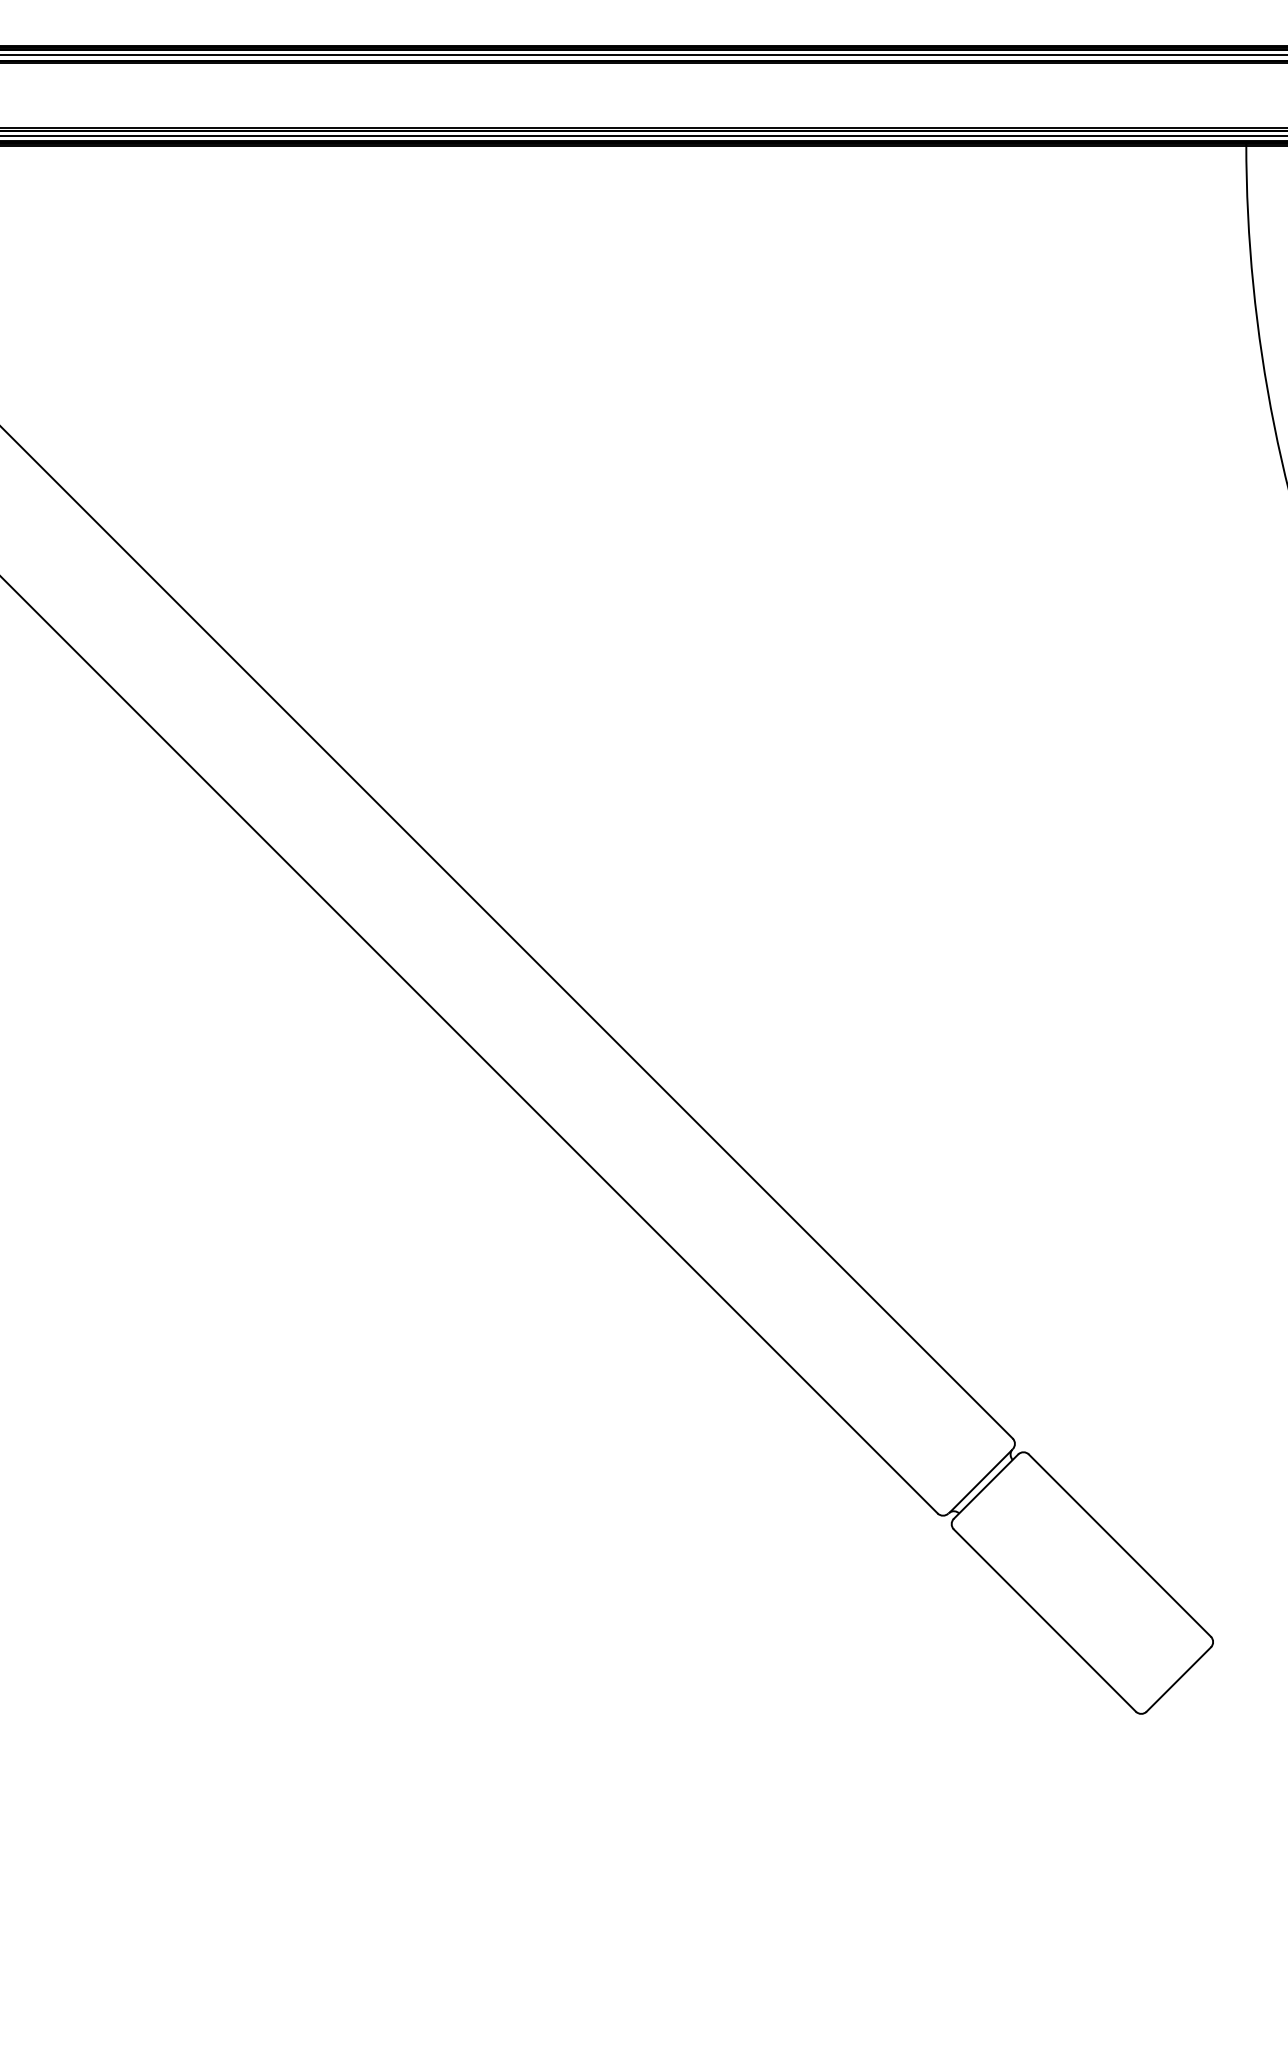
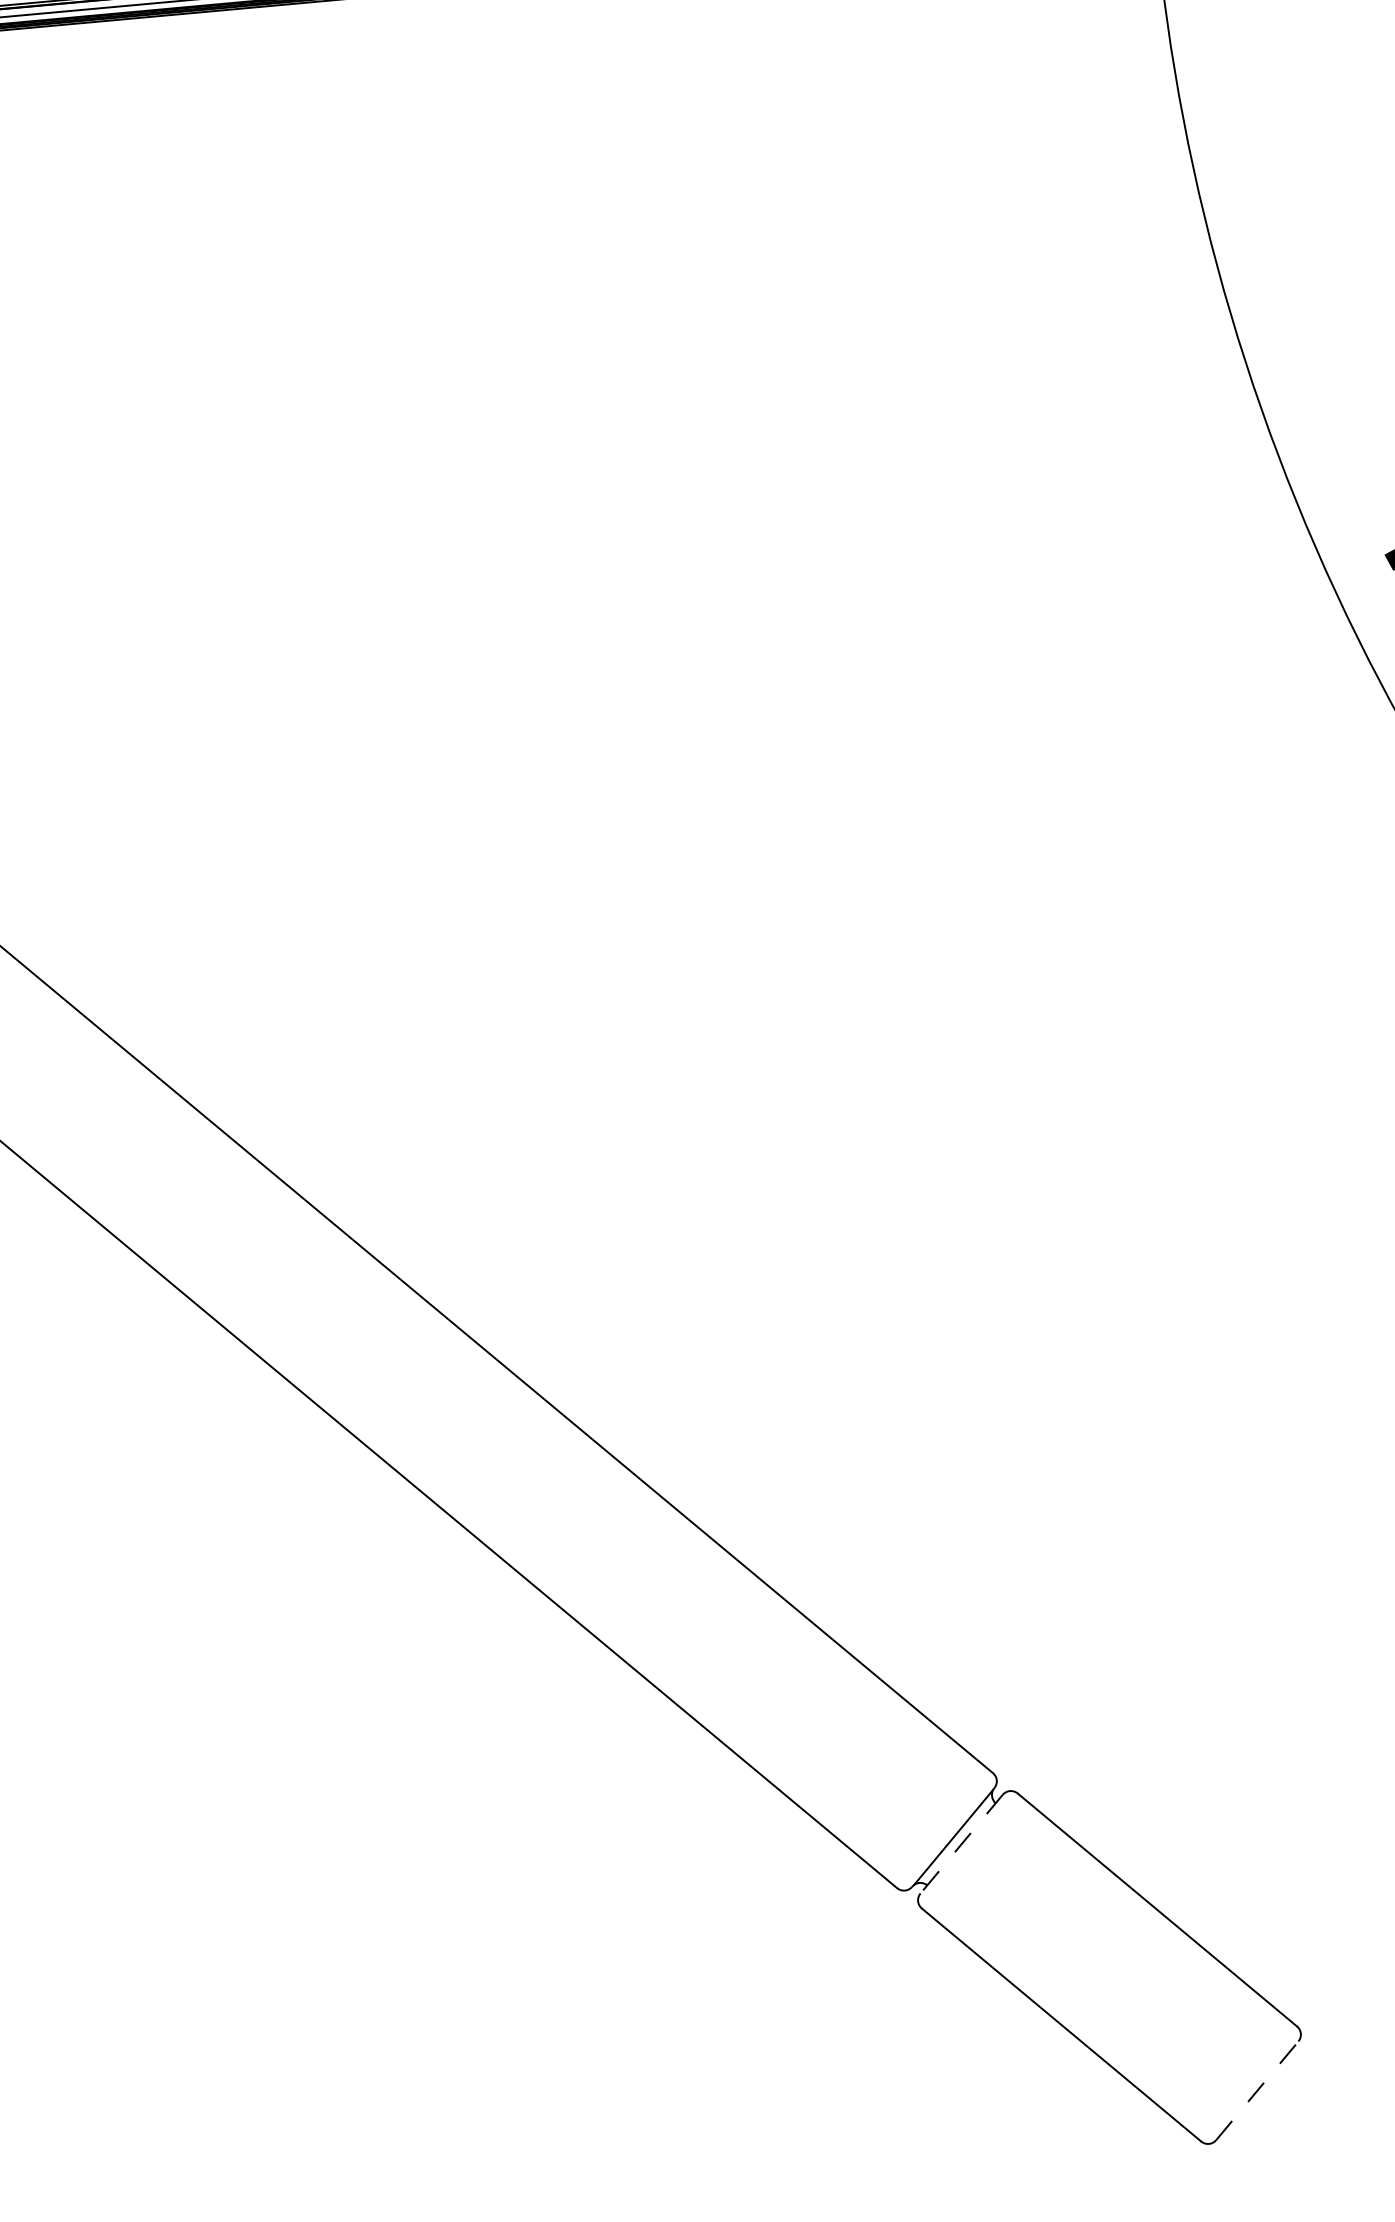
line: (985, 1486) -> (960, 1844), solid -> dashed
line: (1179, 1679) -> (1258, 2090), solid -> dashed

